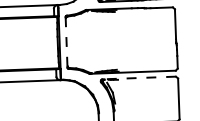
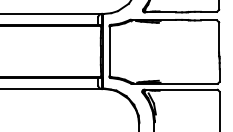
line: (66, 42) -> (109, 51), dashed -> solid
line: (139, 77) -> (181, 89), dashed -> solid

